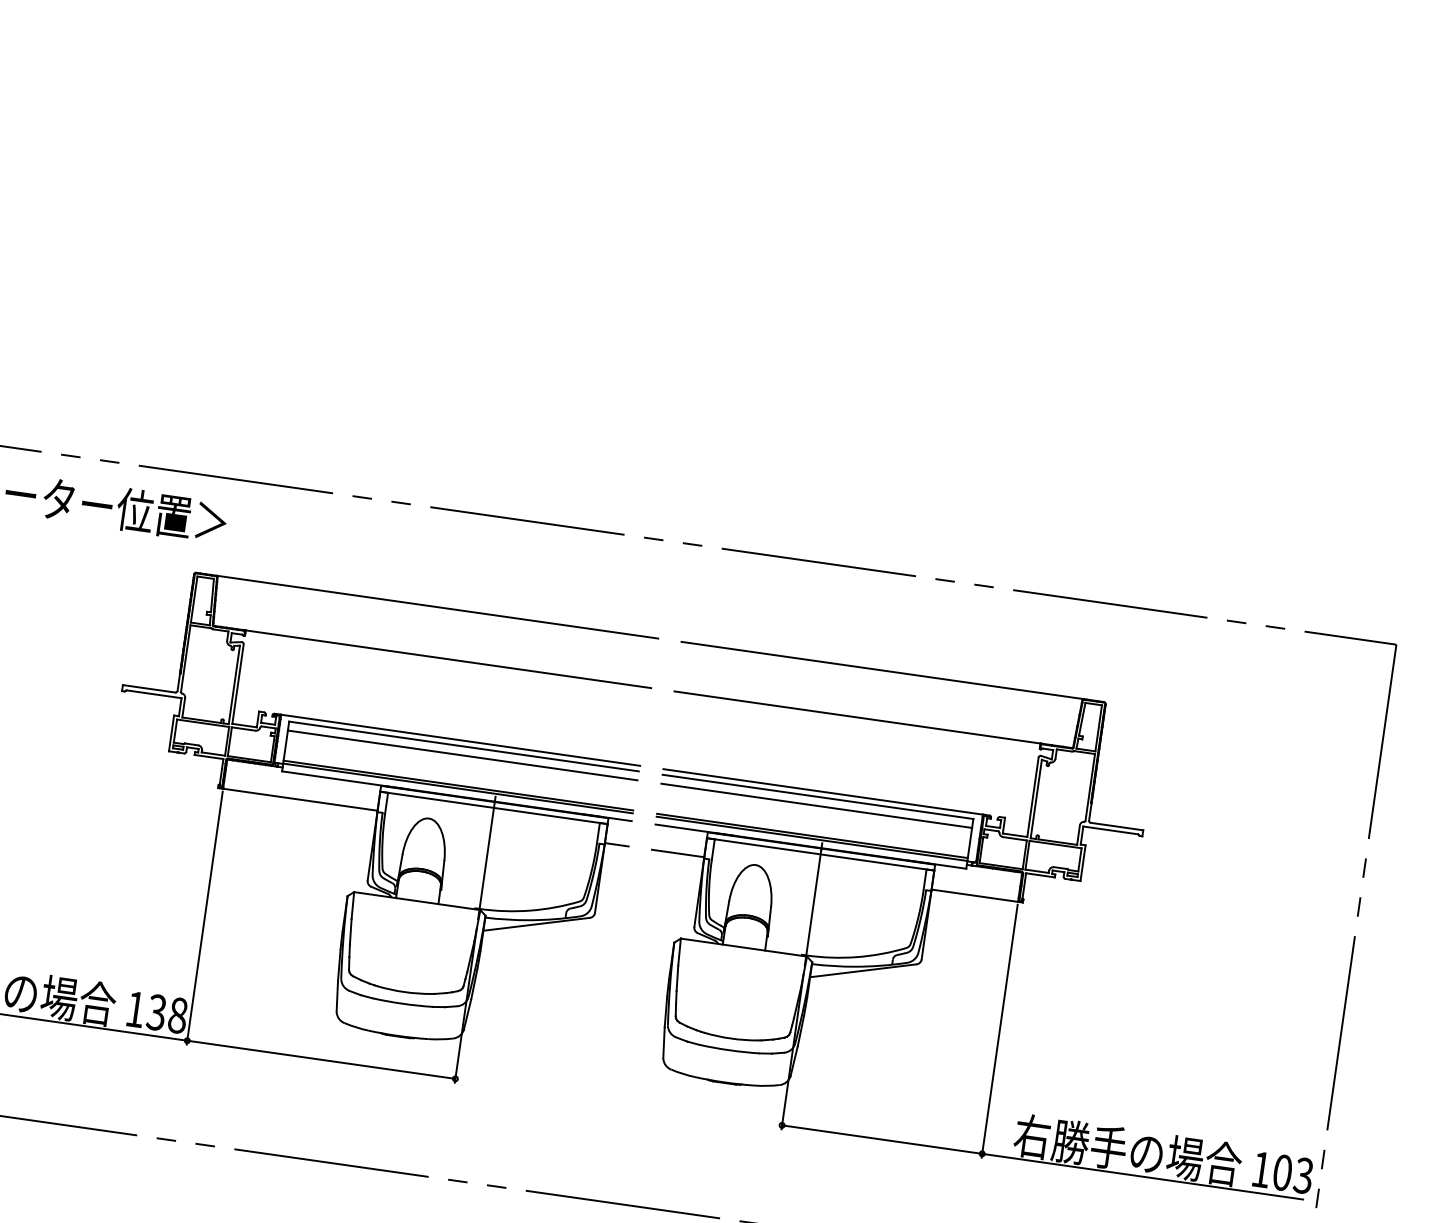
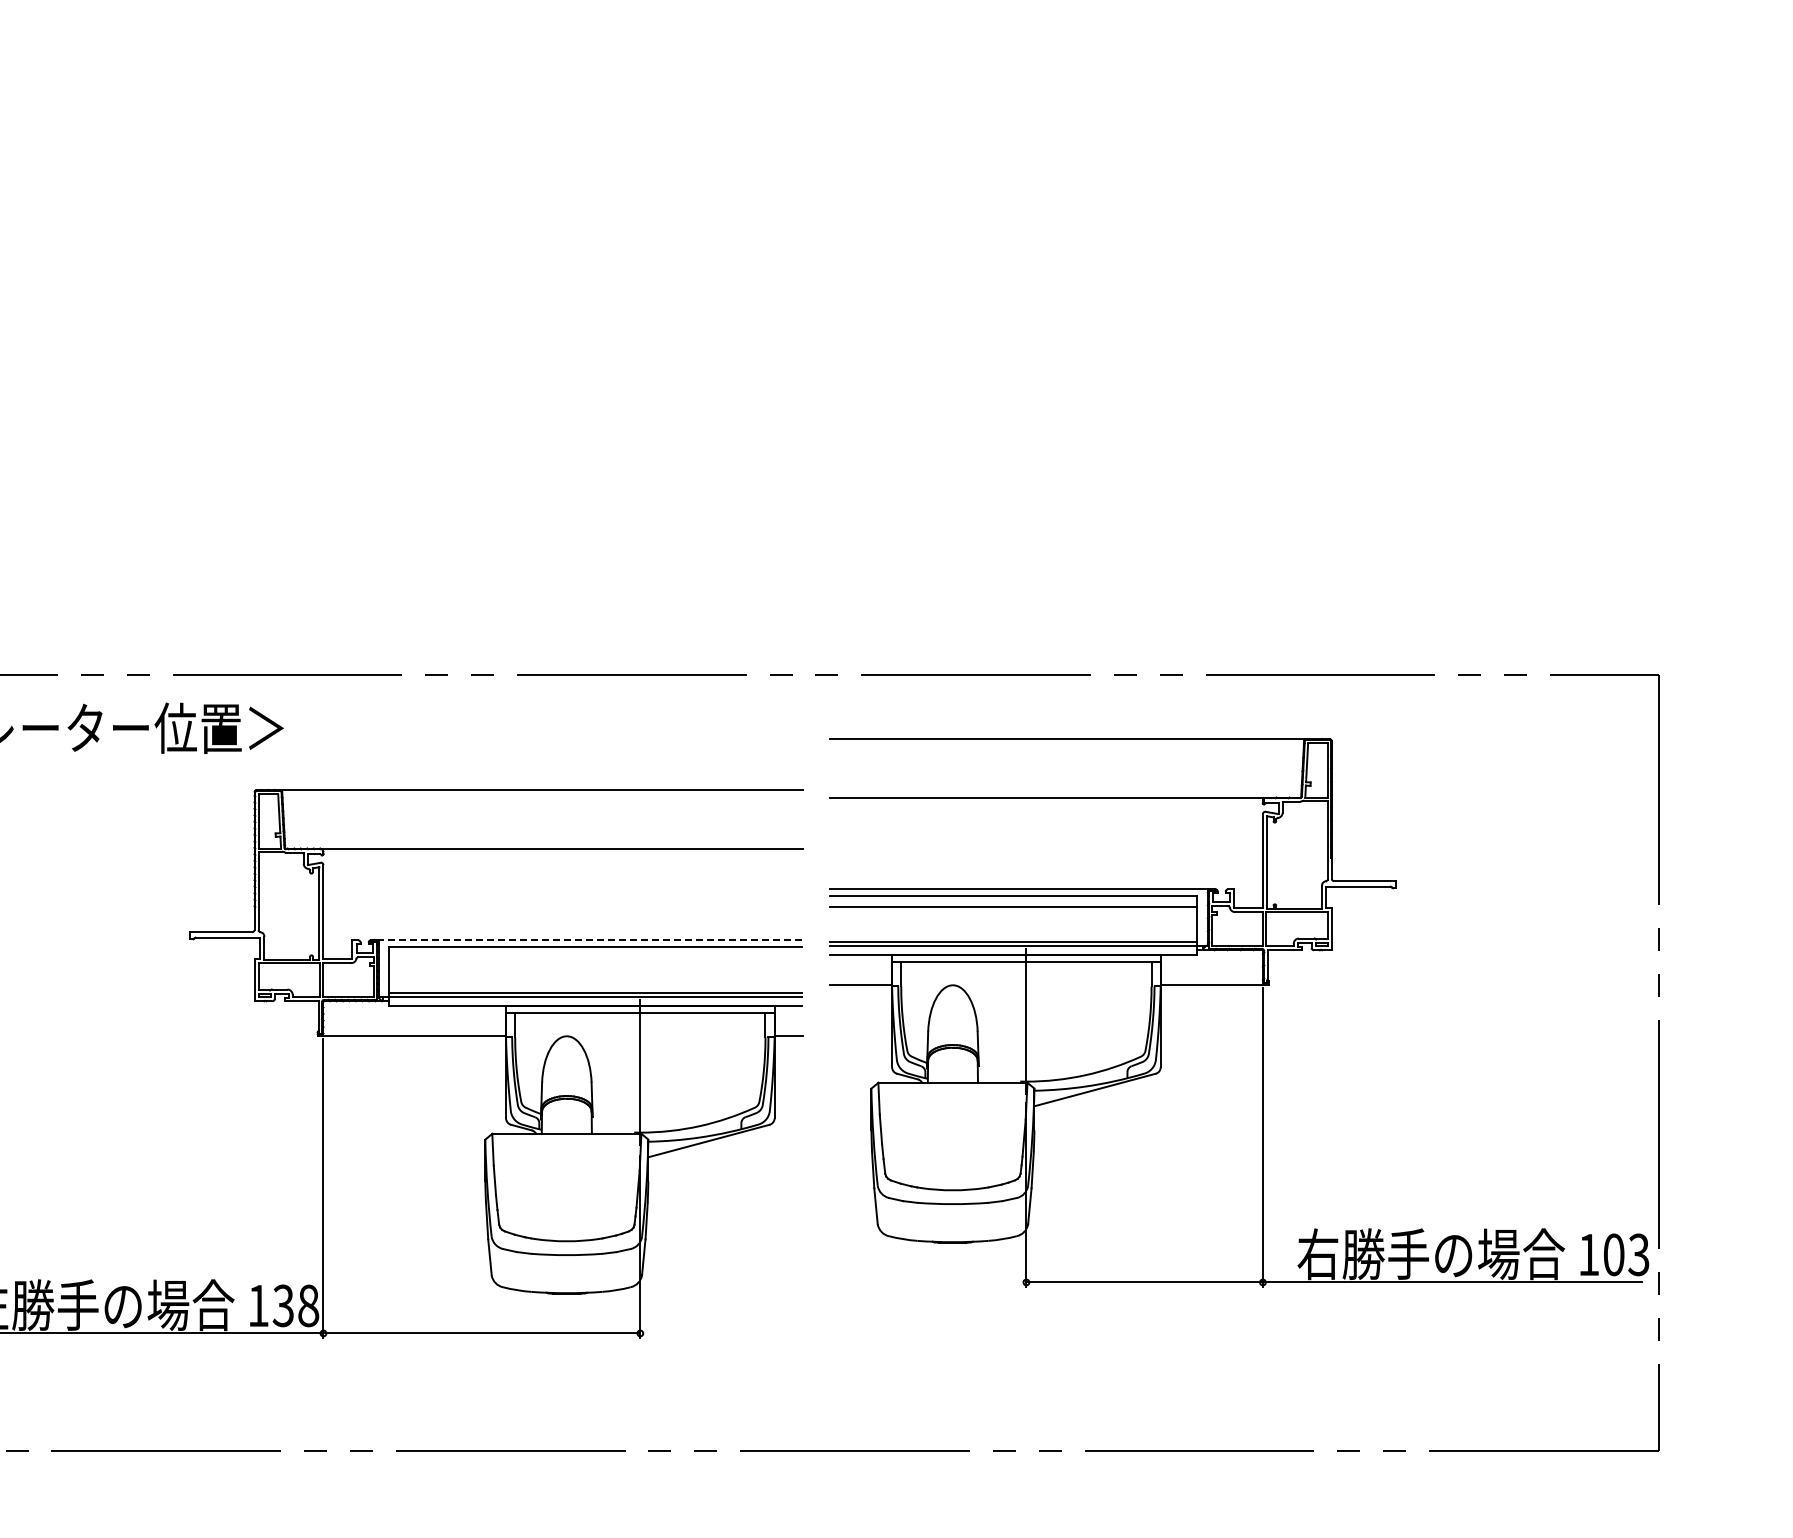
line: (460, 740) -> (590, 940), solid -> dashed
line: (462, 755) -> (595, 957), removed
part: (1014, 925) -> (1262, 1012), moved

